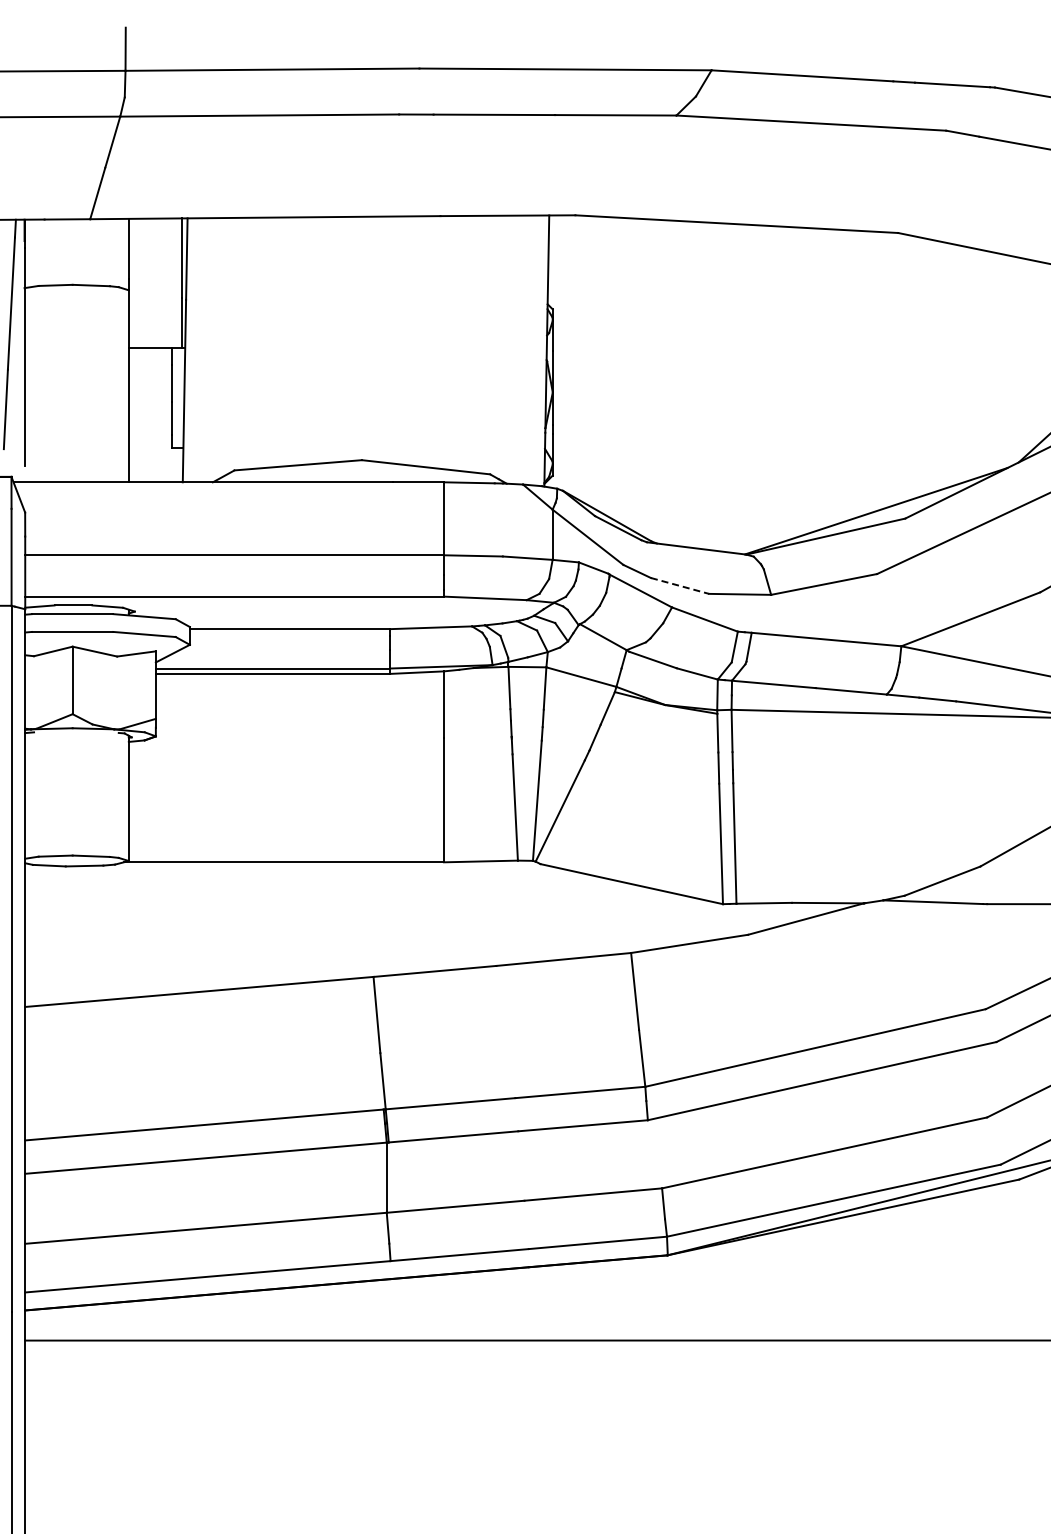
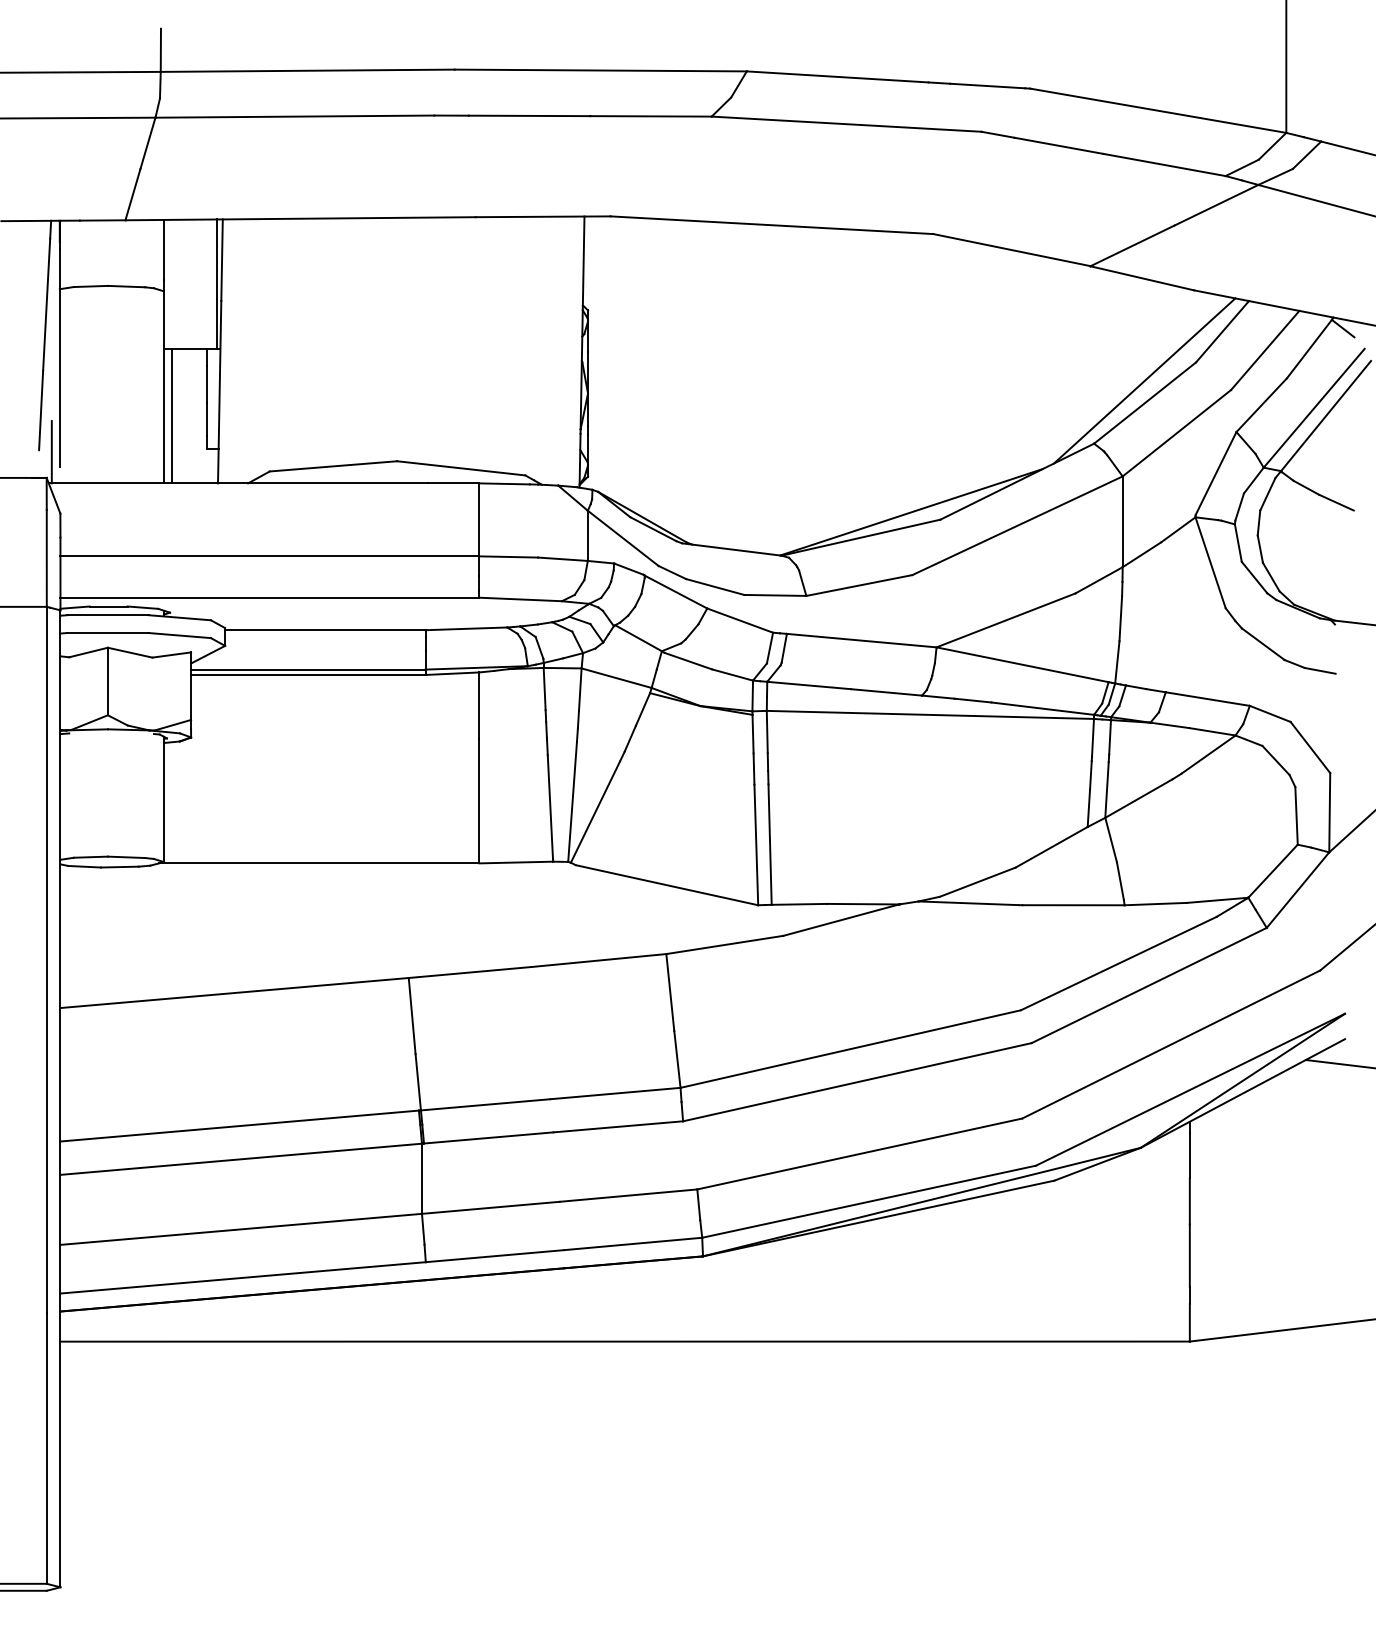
line: (137, 415) -> (172, 416), added
line: (16, 451) -> (51, 452), added
line: (680, 586) -> (715, 587), dashed -> solid

